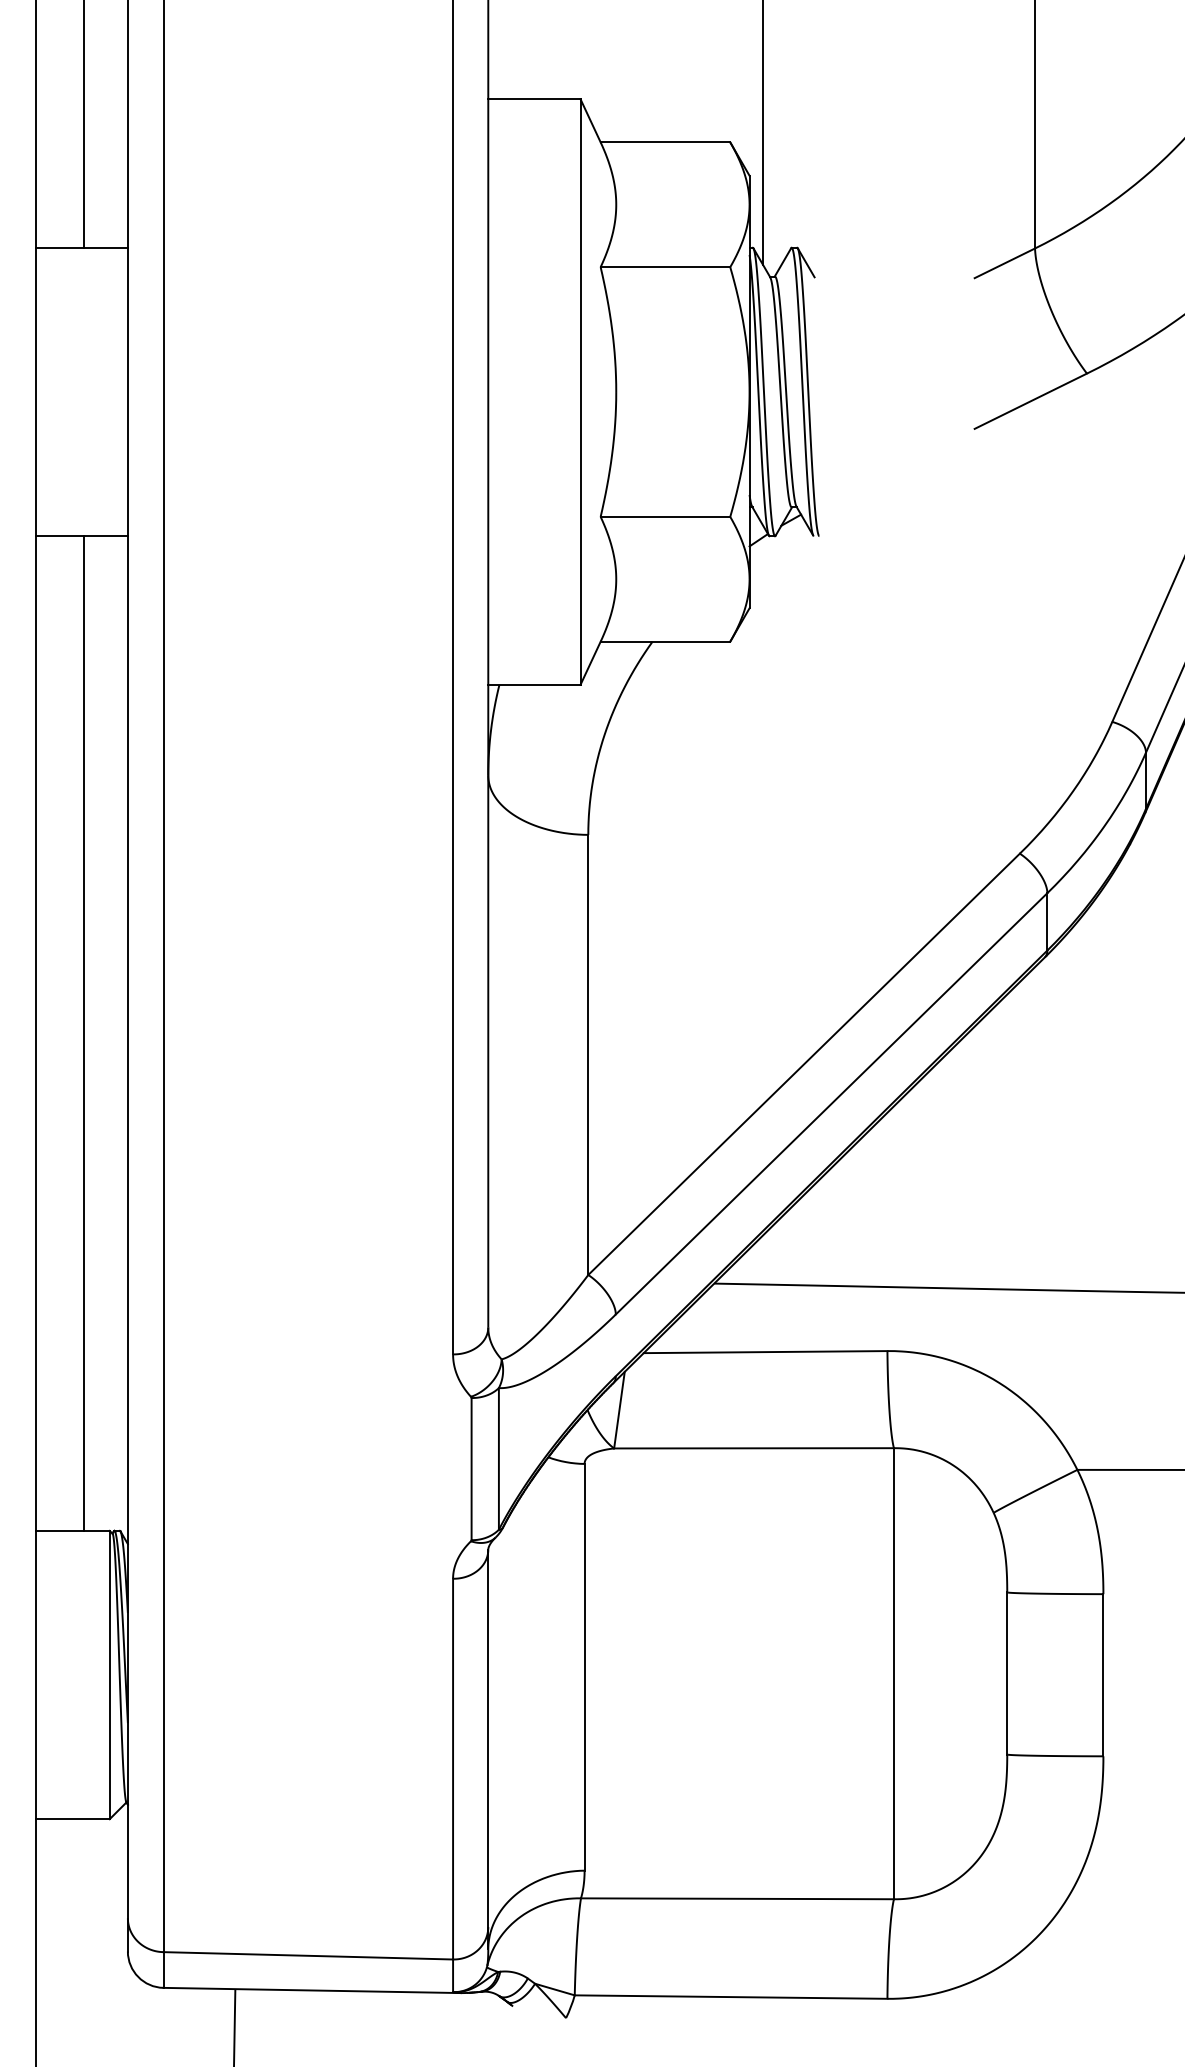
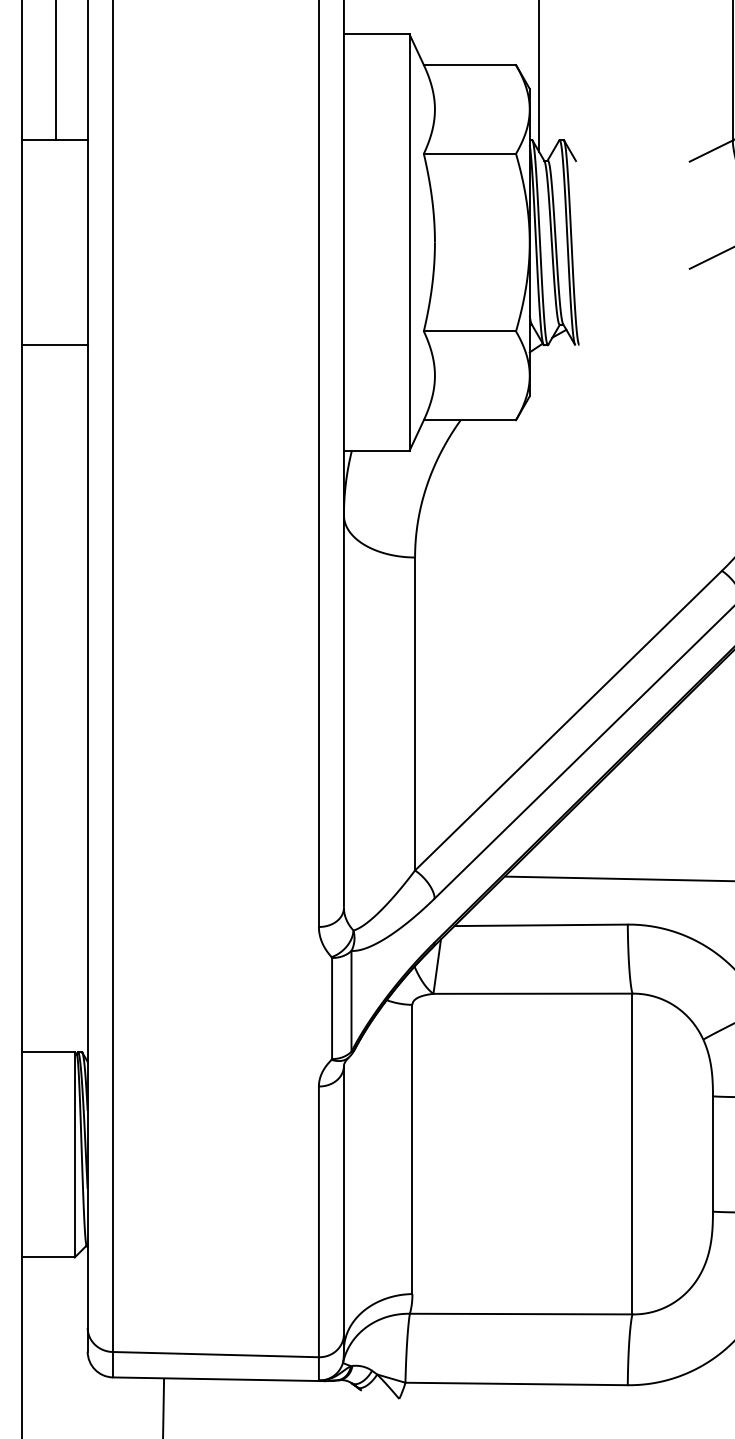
line: (83, 1033) -> (56, 698), removed

